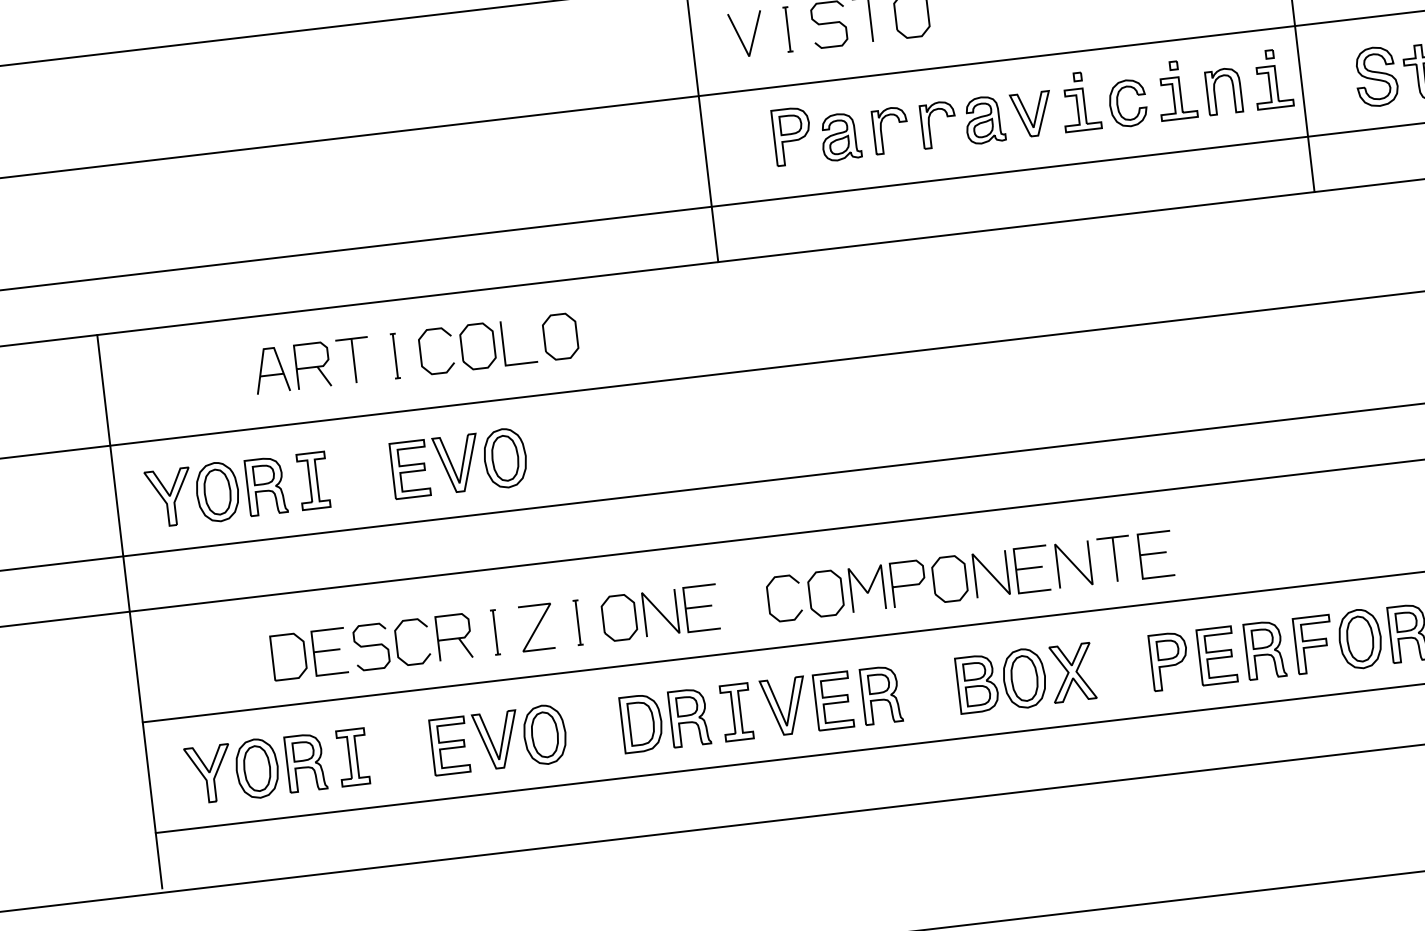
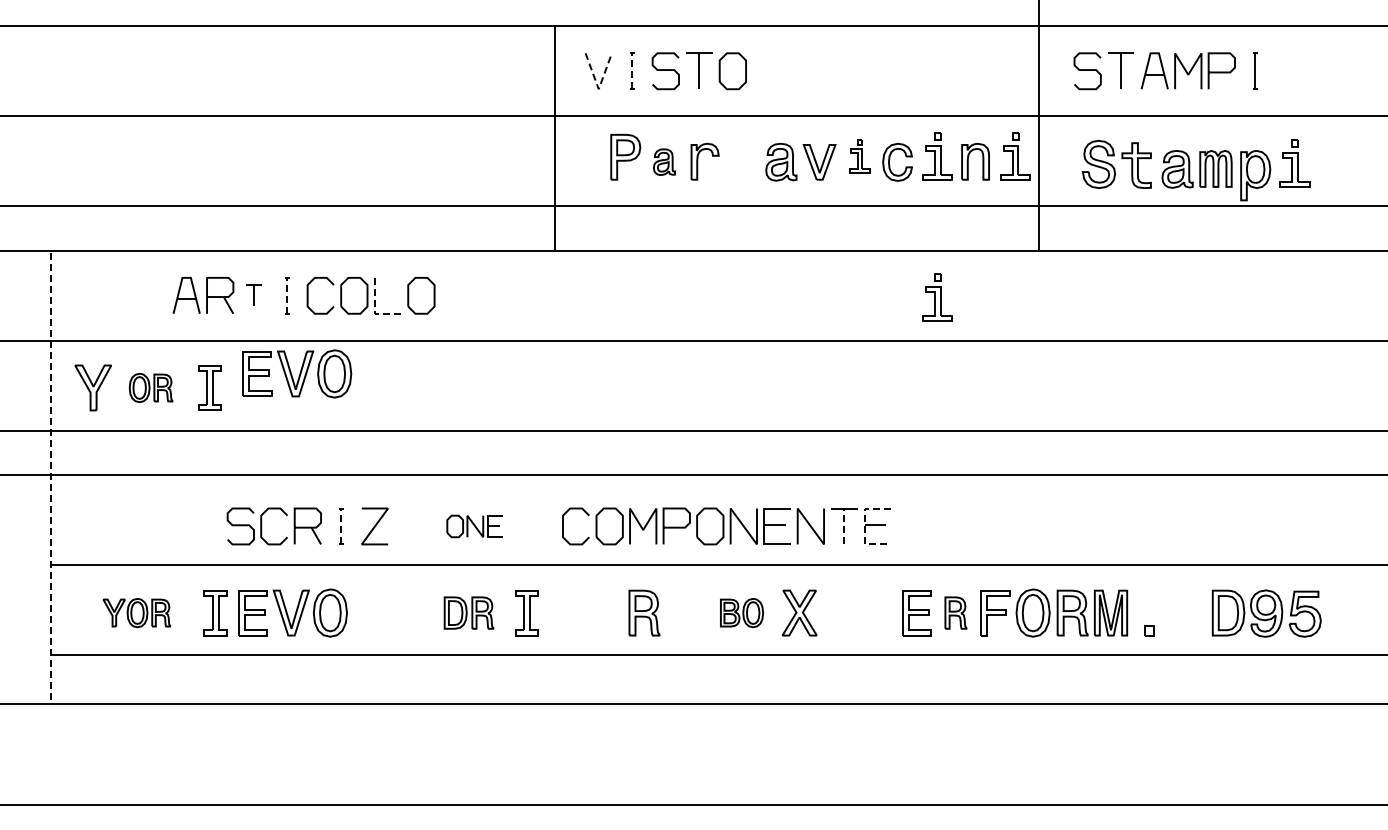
line: (788, 29) -> (632, 71), solid -> dashed
line: (748, 56) -> (598, 89), solid -> dashed
part: (1080, 101) -> (859, 156), size x0.7
part: (938, 124) -> (743, 161), removed
part: (840, 136) -> (664, 161), size x0.7
part: (1196, 264) -> (937, 297), added
line: (395, 355) -> (287, 295), solid -> dashed
part: (353, 360) -> (253, 295), size x0.6
line: (504, 360) -> (374, 309), solid -> dashed
part: (459, 463) -> (297, 373), moved
part: (240, 488) -> (150, 387), size x0.6
line: (1139, 556) -> (864, 526), solid -> dashed
line: (1115, 559) -> (844, 526), solid -> dashed
line: (129, 611) -> (50, 475), solid -> dashed
part: (659, 613) -> (474, 526), size x0.6
part: (578, 622) -> (408, 526), removed
line: (495, 632) -> (341, 526), solid -> dashed
part: (1264, 649) -> (955, 612), size x0.7
part: (308, 654) -> (189, 526), removed
part: (1168, 660) -> (877, 612), removed
part: (1000, 680) -> (741, 612), size x0.6
part: (806, 703) -> (583, 612), removed
part: (664, 720) -> (468, 612), size x0.7
part: (498, 739) -> (292, 612), moved
part: (255, 768) -> (136, 612), size x0.6

